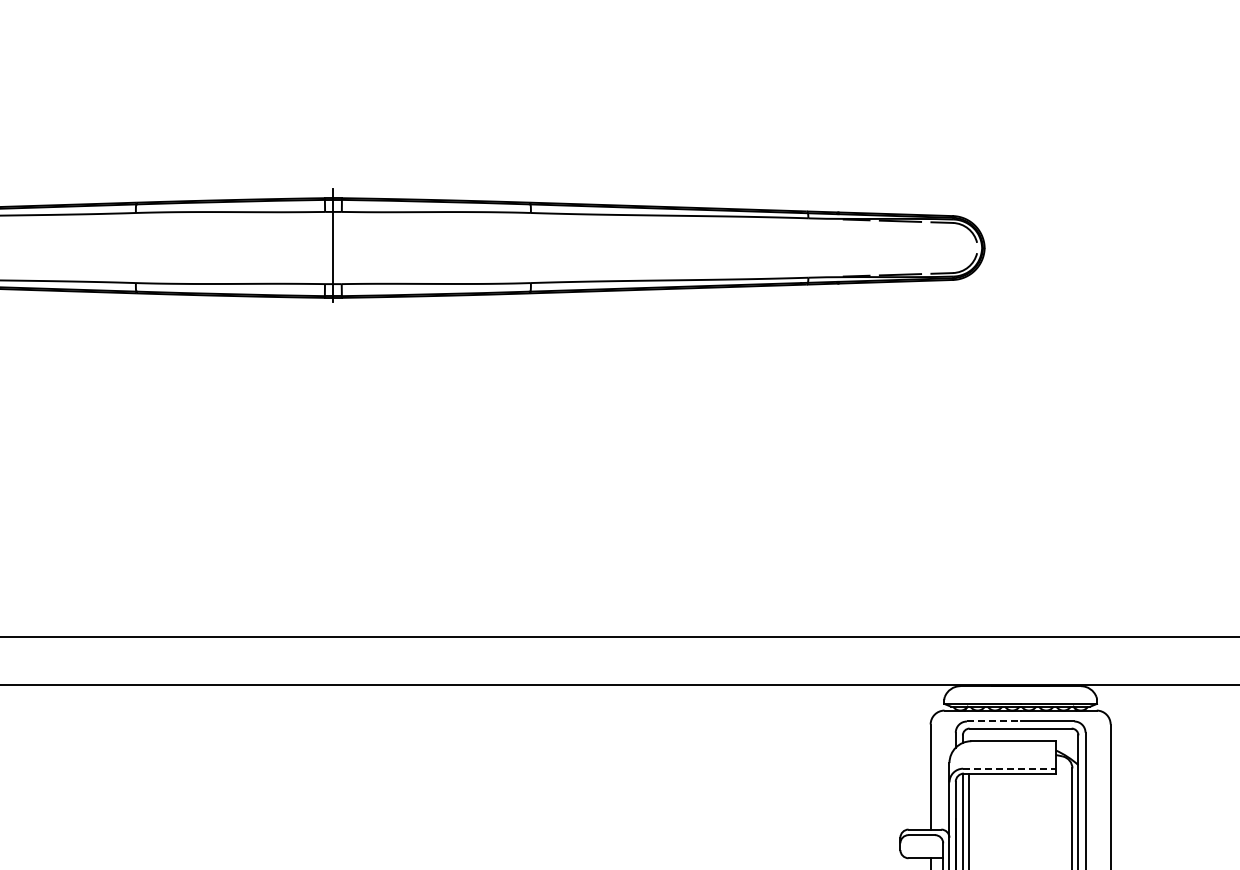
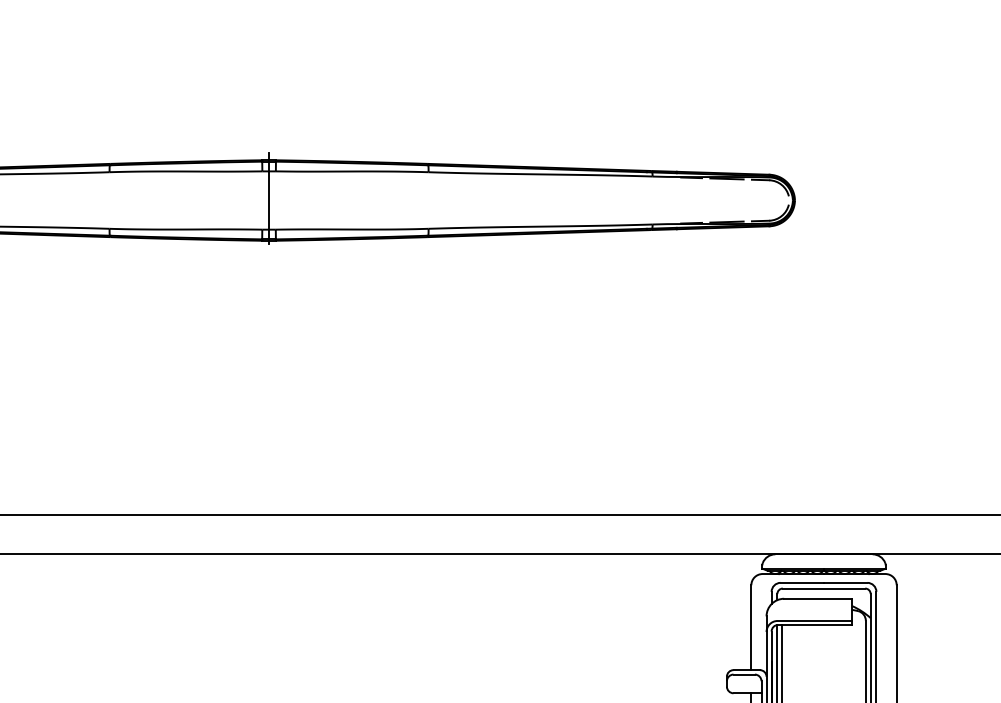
line: (993, 721) -> (802, 582), dashed -> solid
line: (1009, 768) -> (815, 620), dashed -> solid

